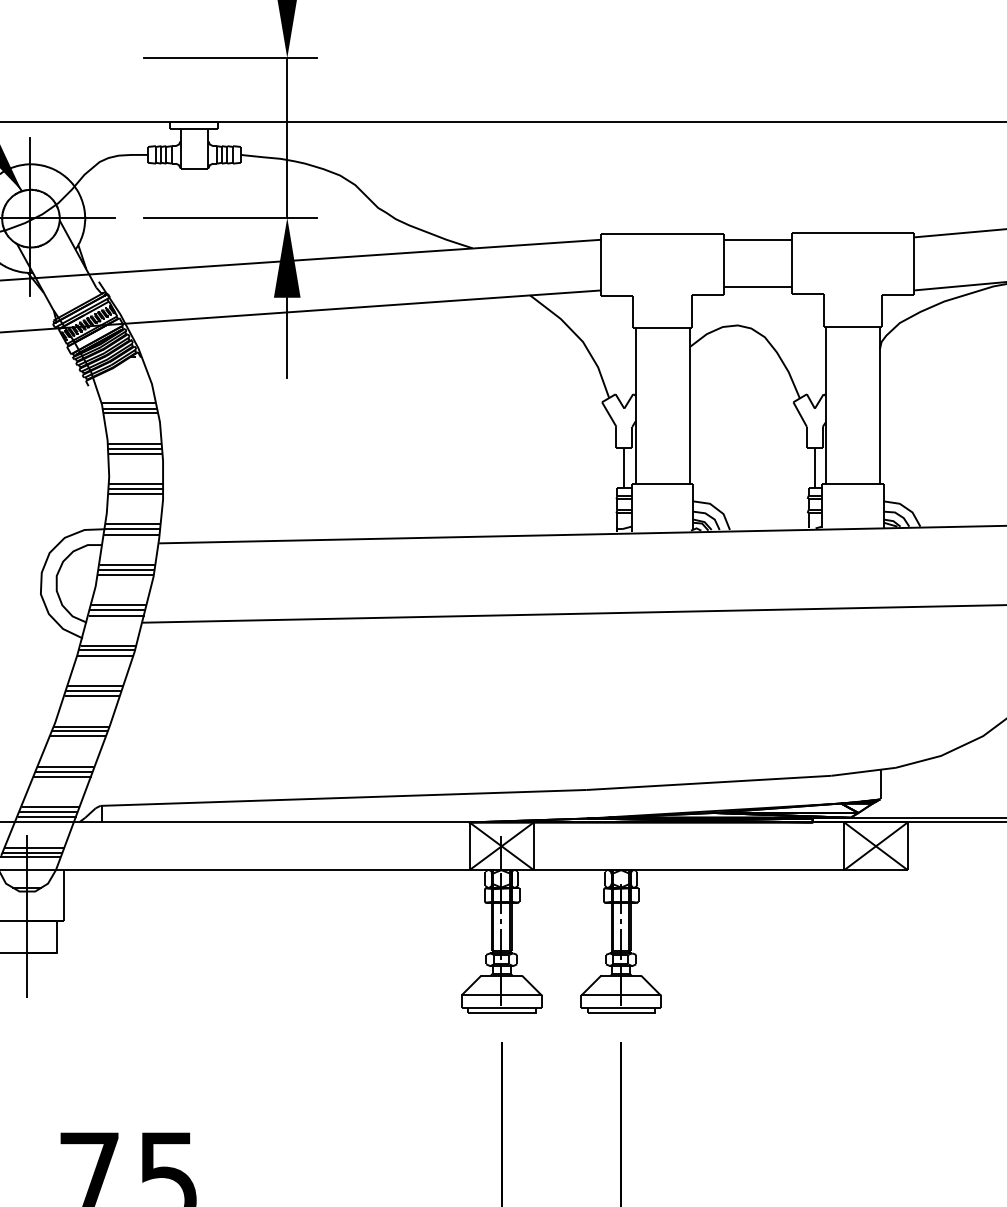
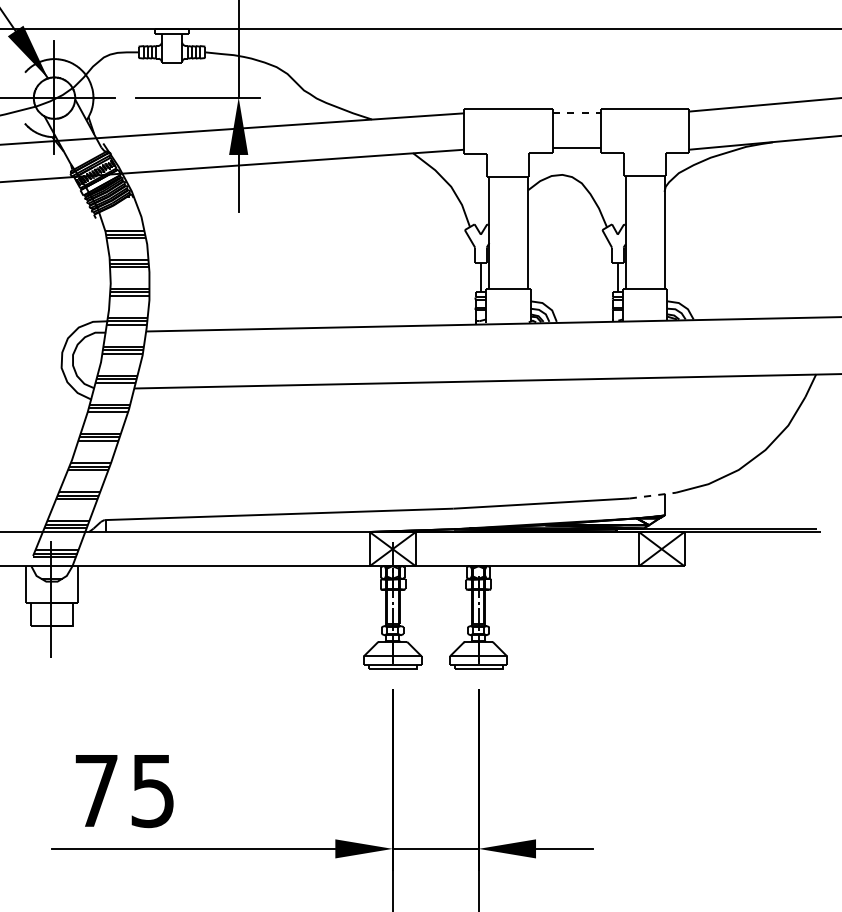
line: (758, 240) -> (577, 113), solid -> dashed
line: (864, 771) -> (653, 495), solid -> dashed

